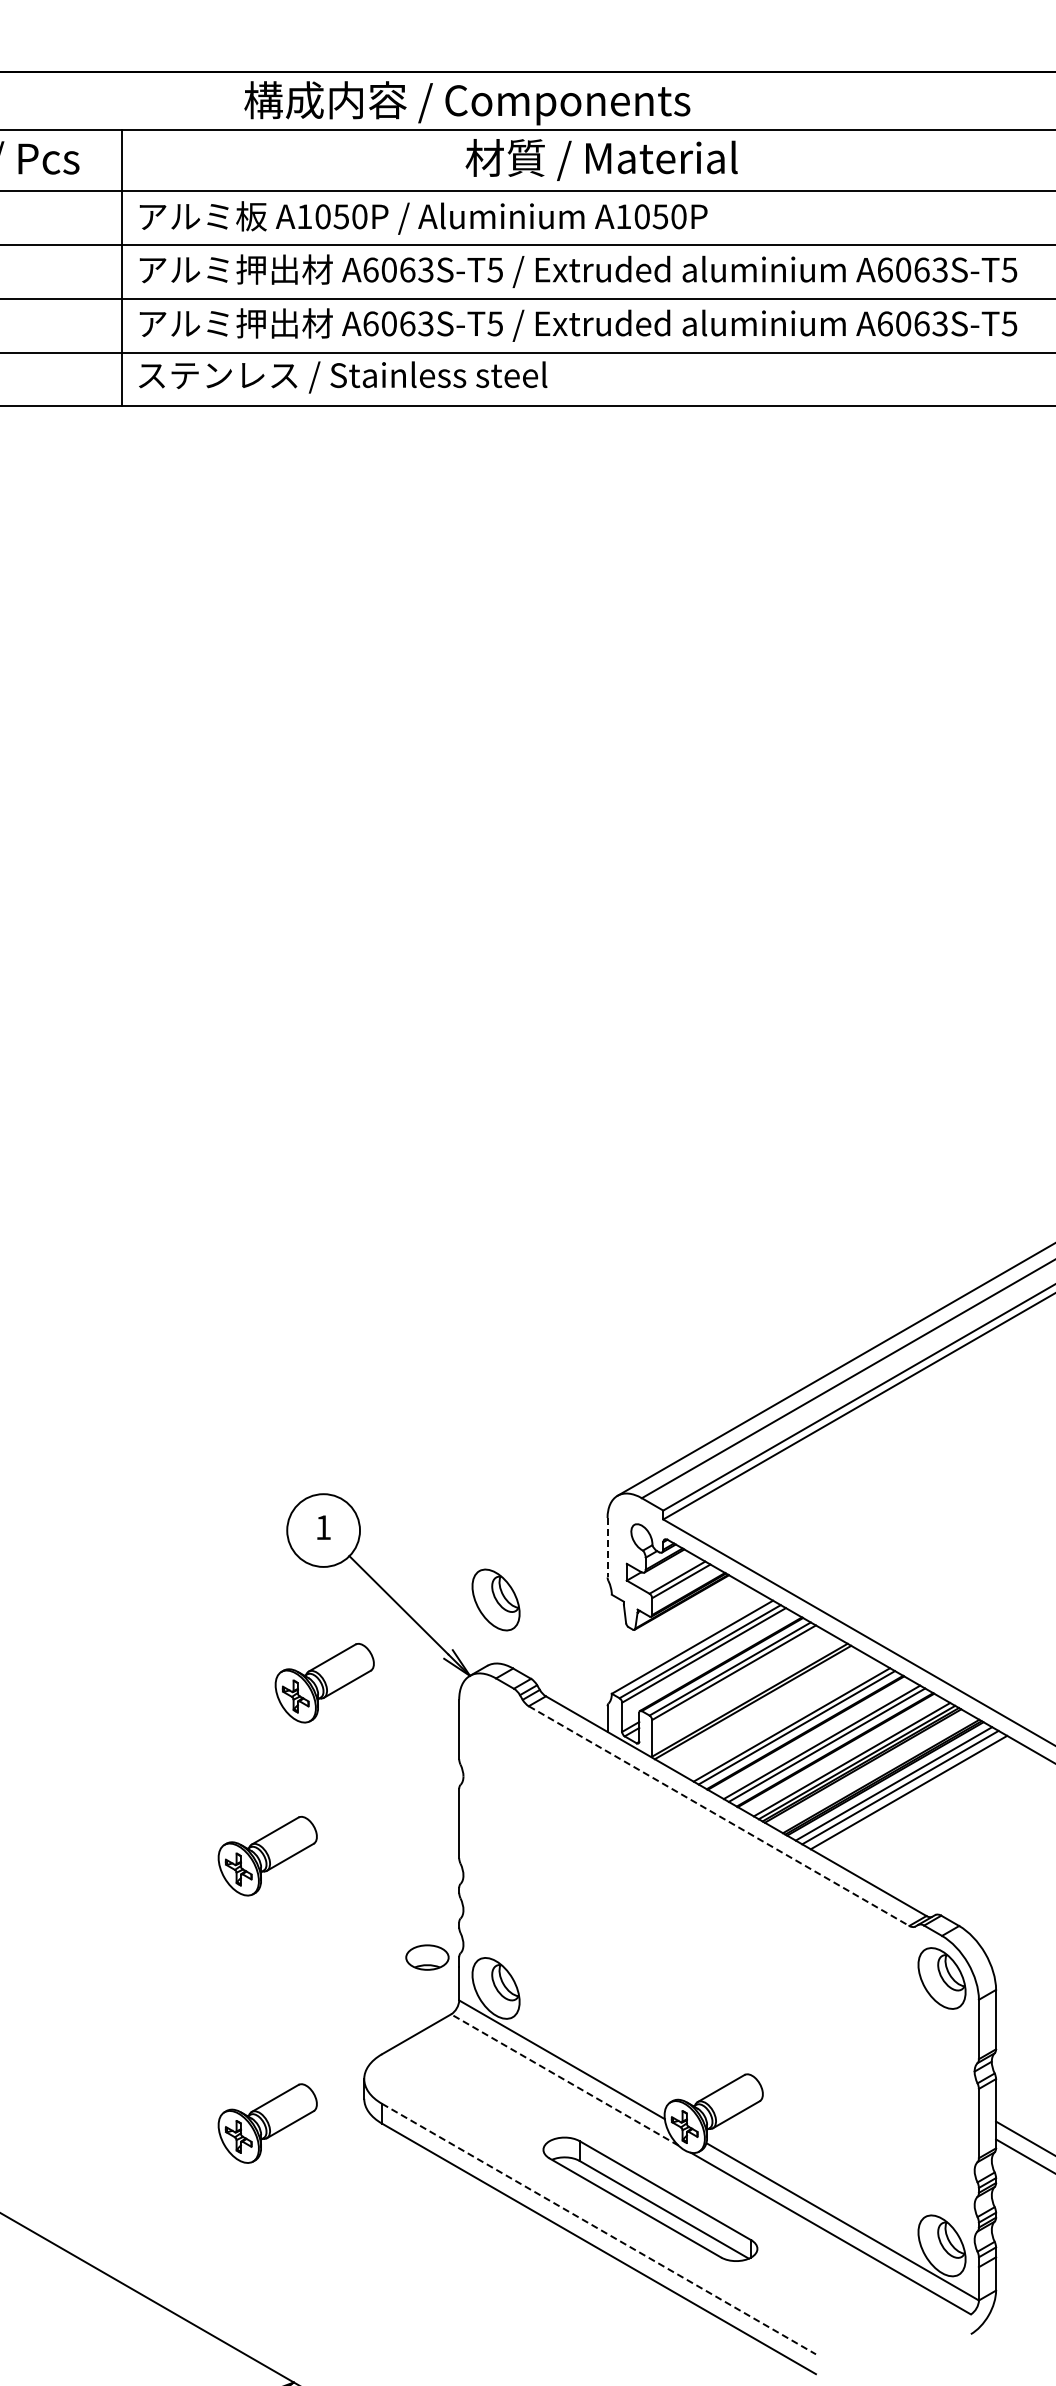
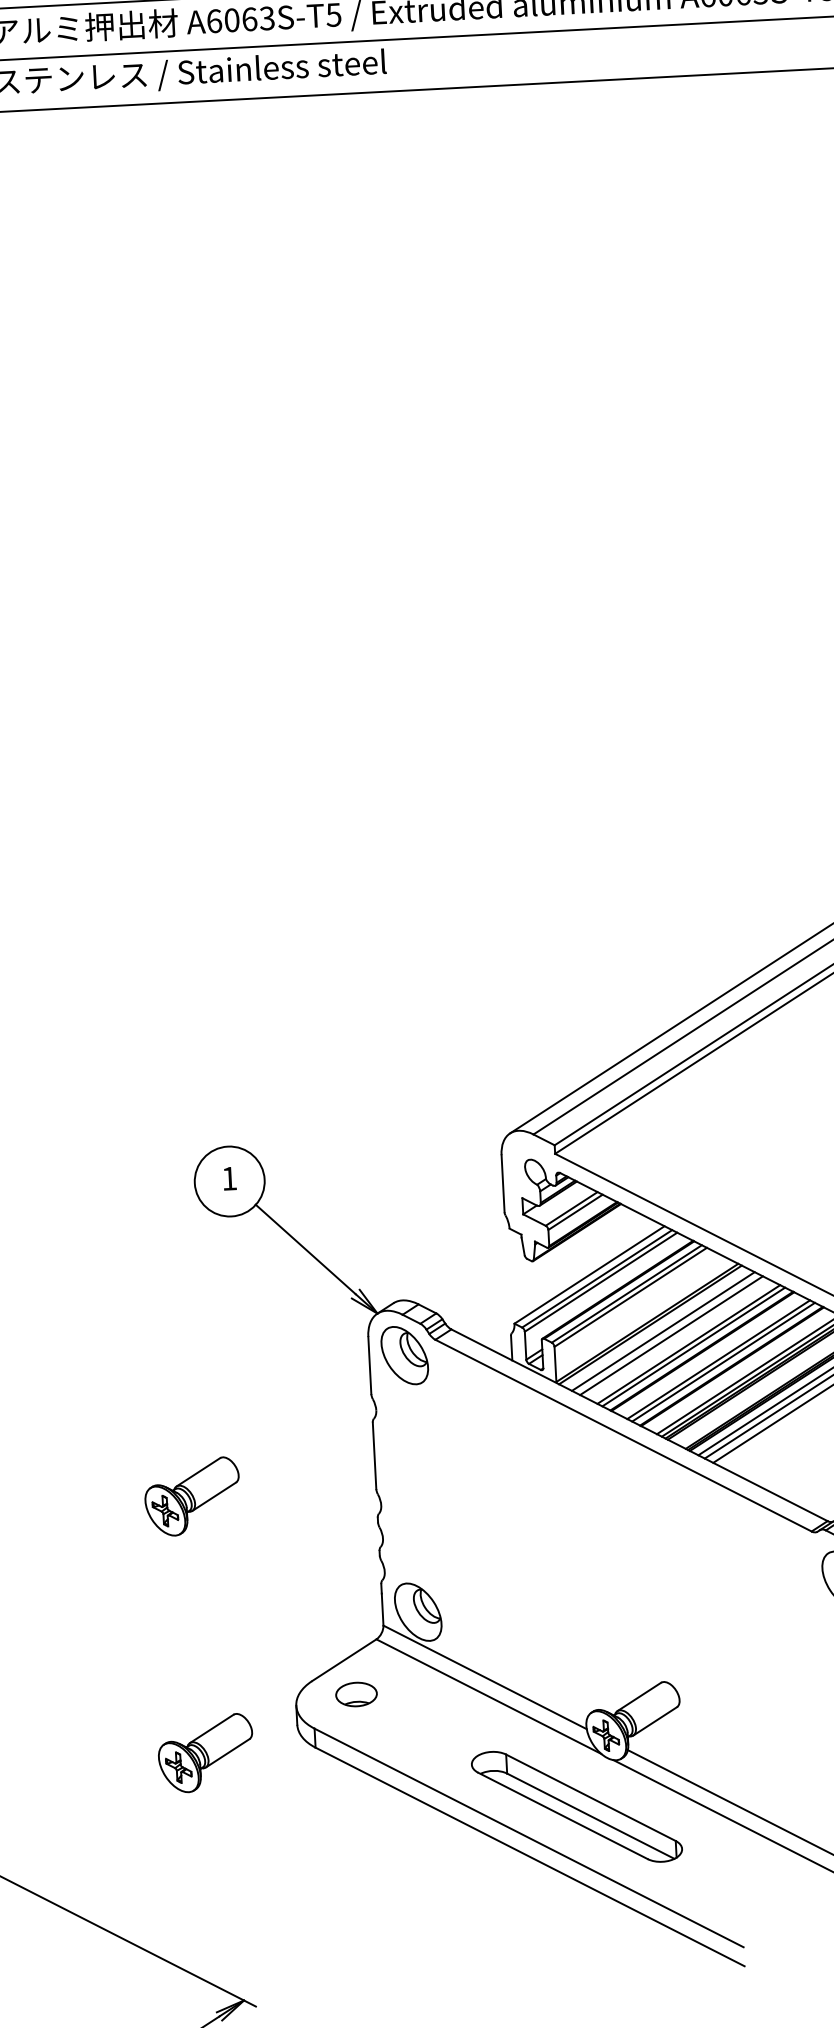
line: (607, 1547) -> (502, 1183), dashed -> solid
part: (495, 1599) -> (404, 1355), moved
part: (324, 1683) -> (238, 1328), removed
line: (765, 1709) -> (662, 1331), added
line: (774, 1714) -> (671, 1335), added
line: (719, 1816) -> (623, 1436), dashed -> solid
part: (427, 1957) -> (356, 1694), moved
line: (564, 2079) -> (488, 1696), dashed -> solid
line: (598, 2229) -> (528, 1838), dashed -> solid

